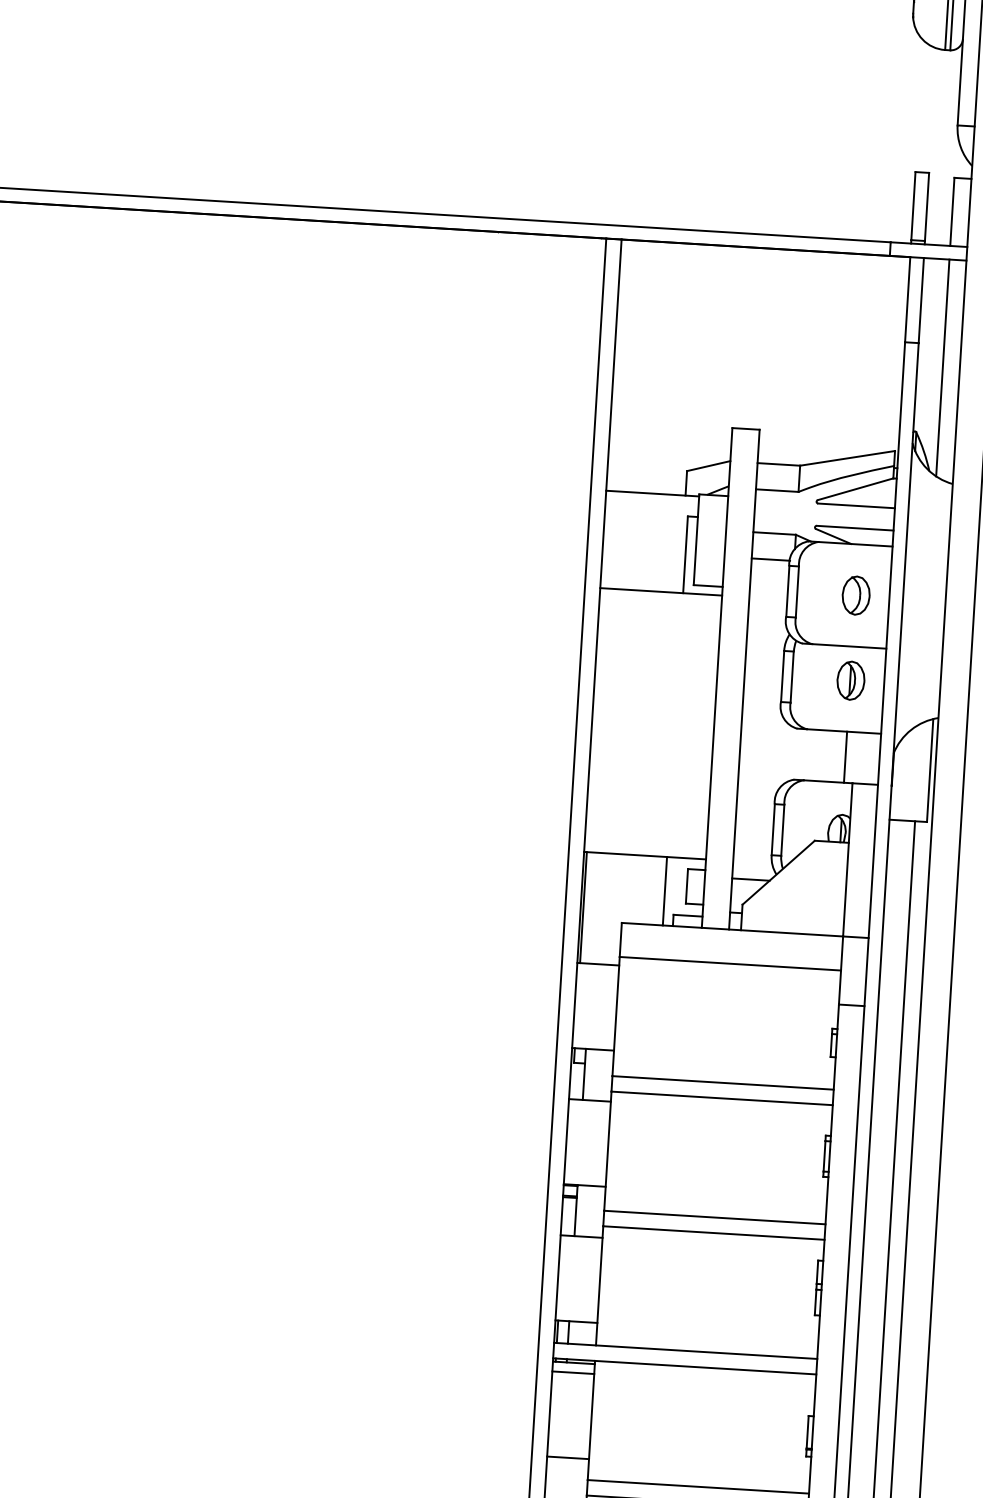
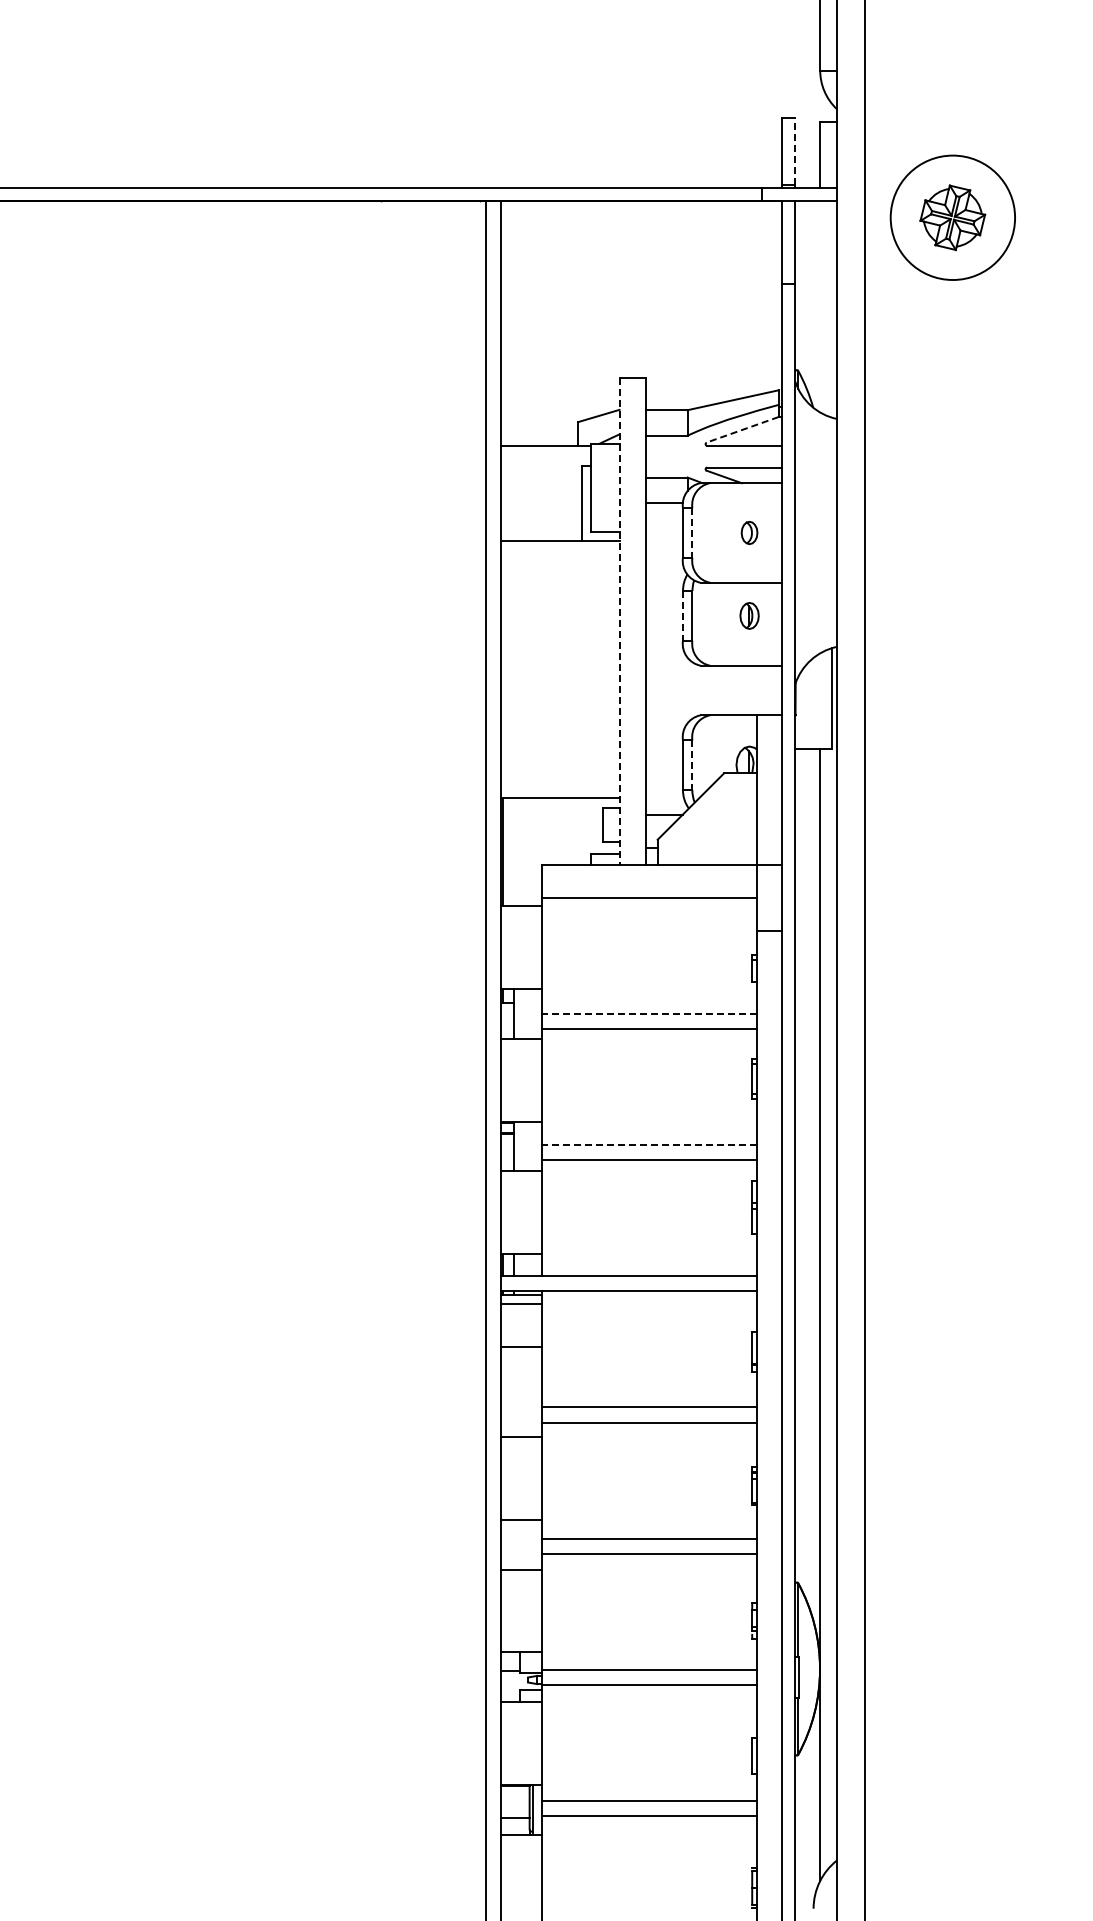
line: (927, 205) -> (795, 150), solid -> dashed
line: (943, 367) -> (820, 306), removed
line: (855, 488) -> (742, 429), solid -> dashed
line: (797, 591) -> (692, 532), solid -> dashed
part: (856, 595) -> (749, 532), size x0.6
line: (783, 676) -> (683, 615), solid -> dashed
line: (717, 678) -> (619, 621), solid -> dashed
part: (850, 680) -> (749, 615), size x0.7
line: (845, 757) -> (748, 690), removed
line: (782, 830) -> (692, 765), solid -> dashed
line: (664, 890) -> (581, 830), removed
line: (723, 1082) -> (649, 1013), solid -> dashed
line: (714, 1217) -> (649, 1145), solid -> dashed
line: (567, 1458) -> (520, 1347), moved

